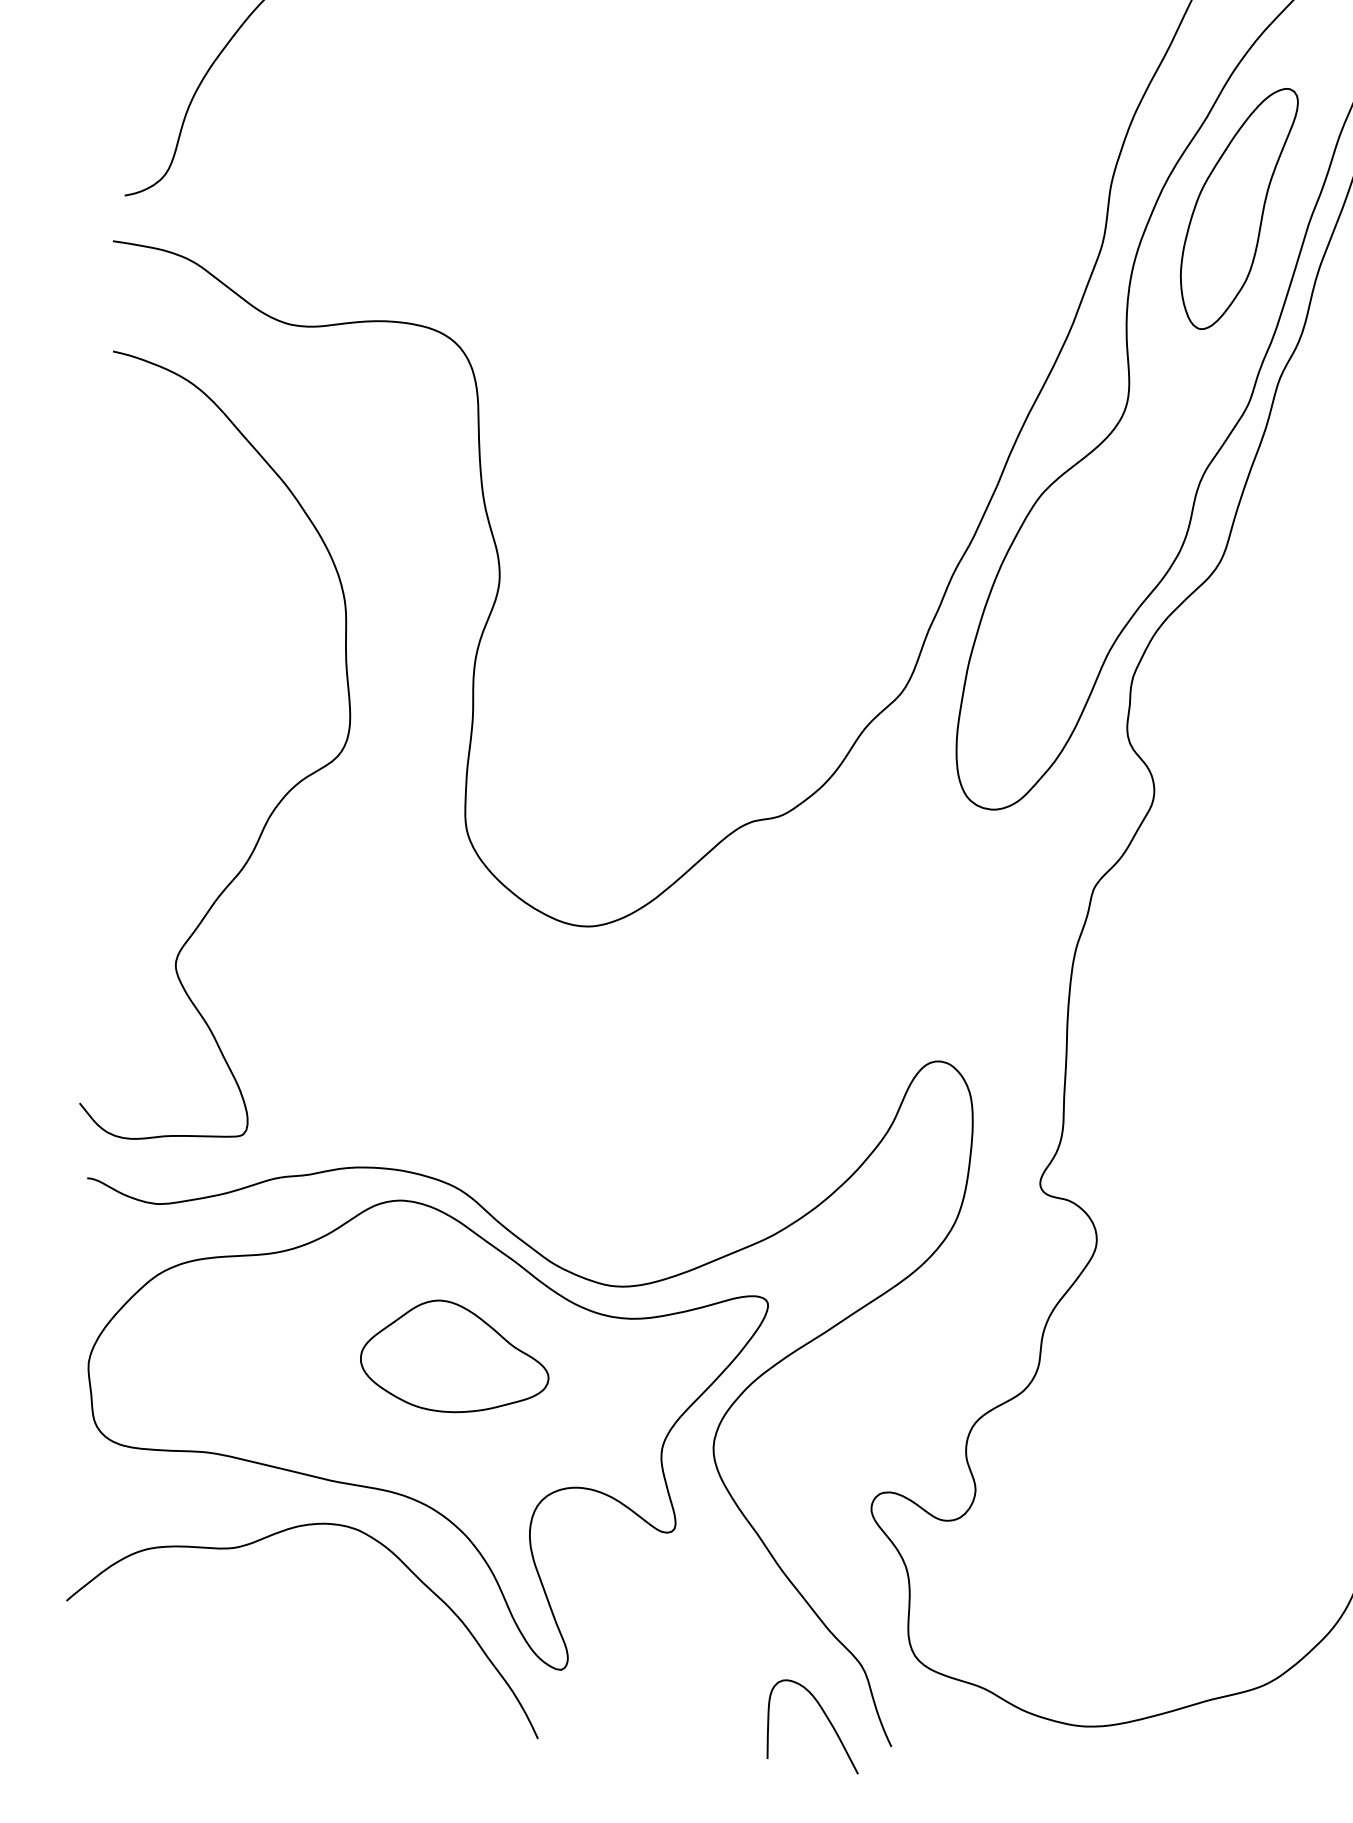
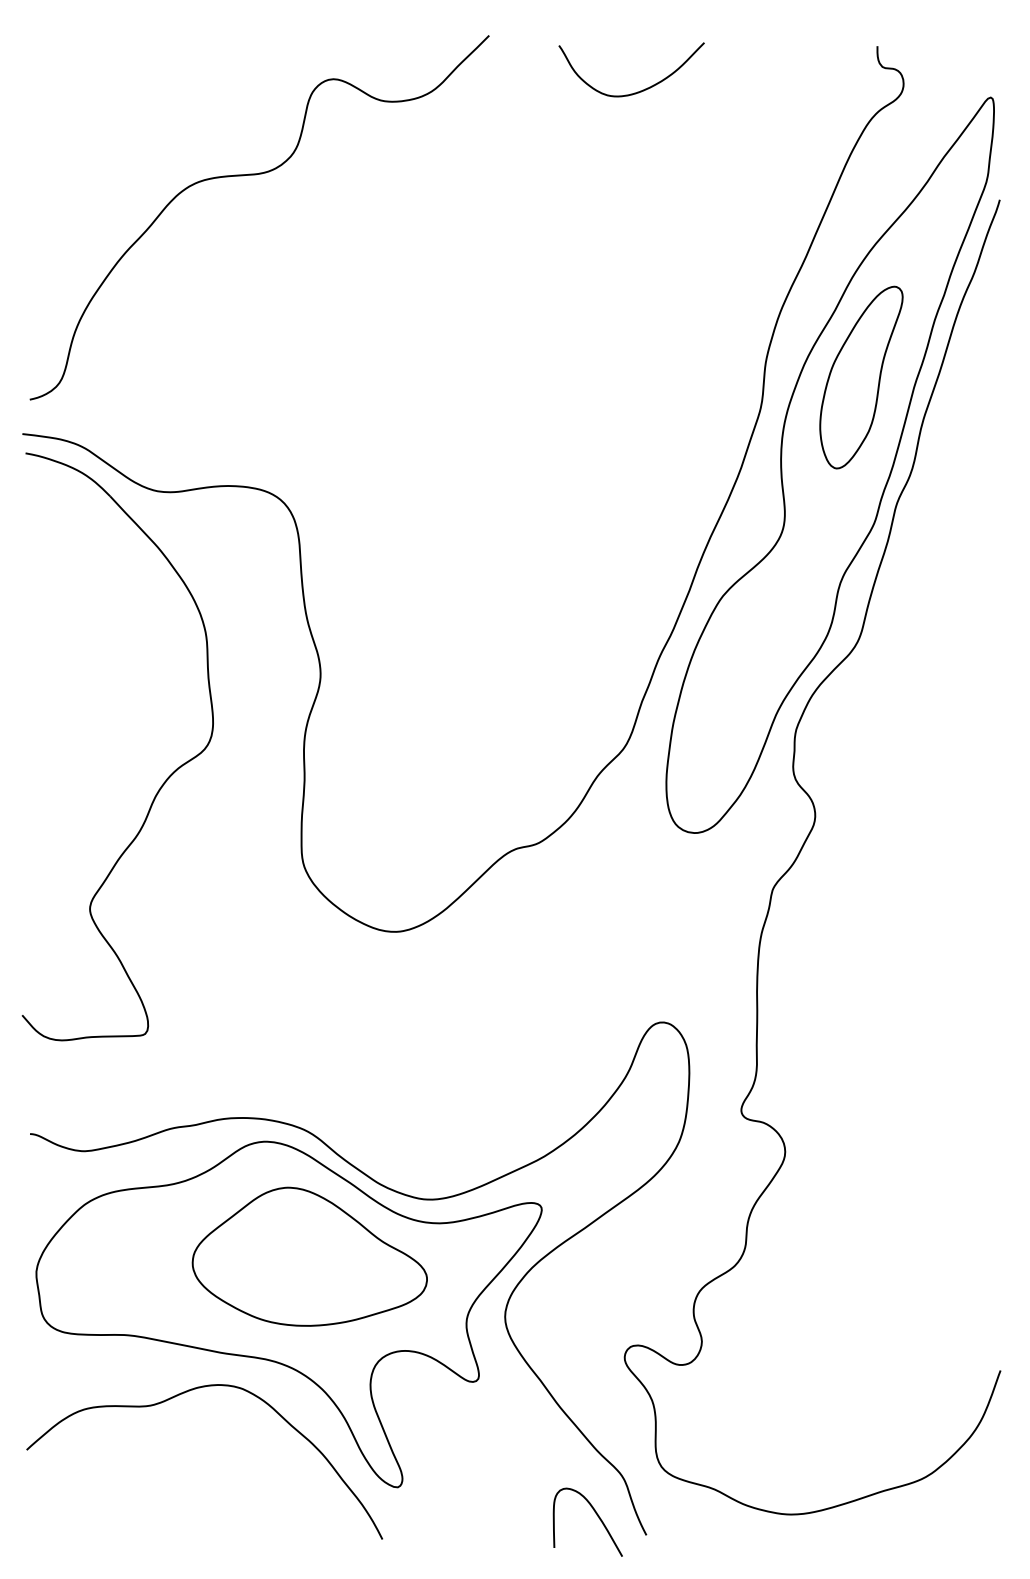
part: (280, 799) -> (163, 782), moved
part: (454, 1356) -> (309, 1256), size x1.67

